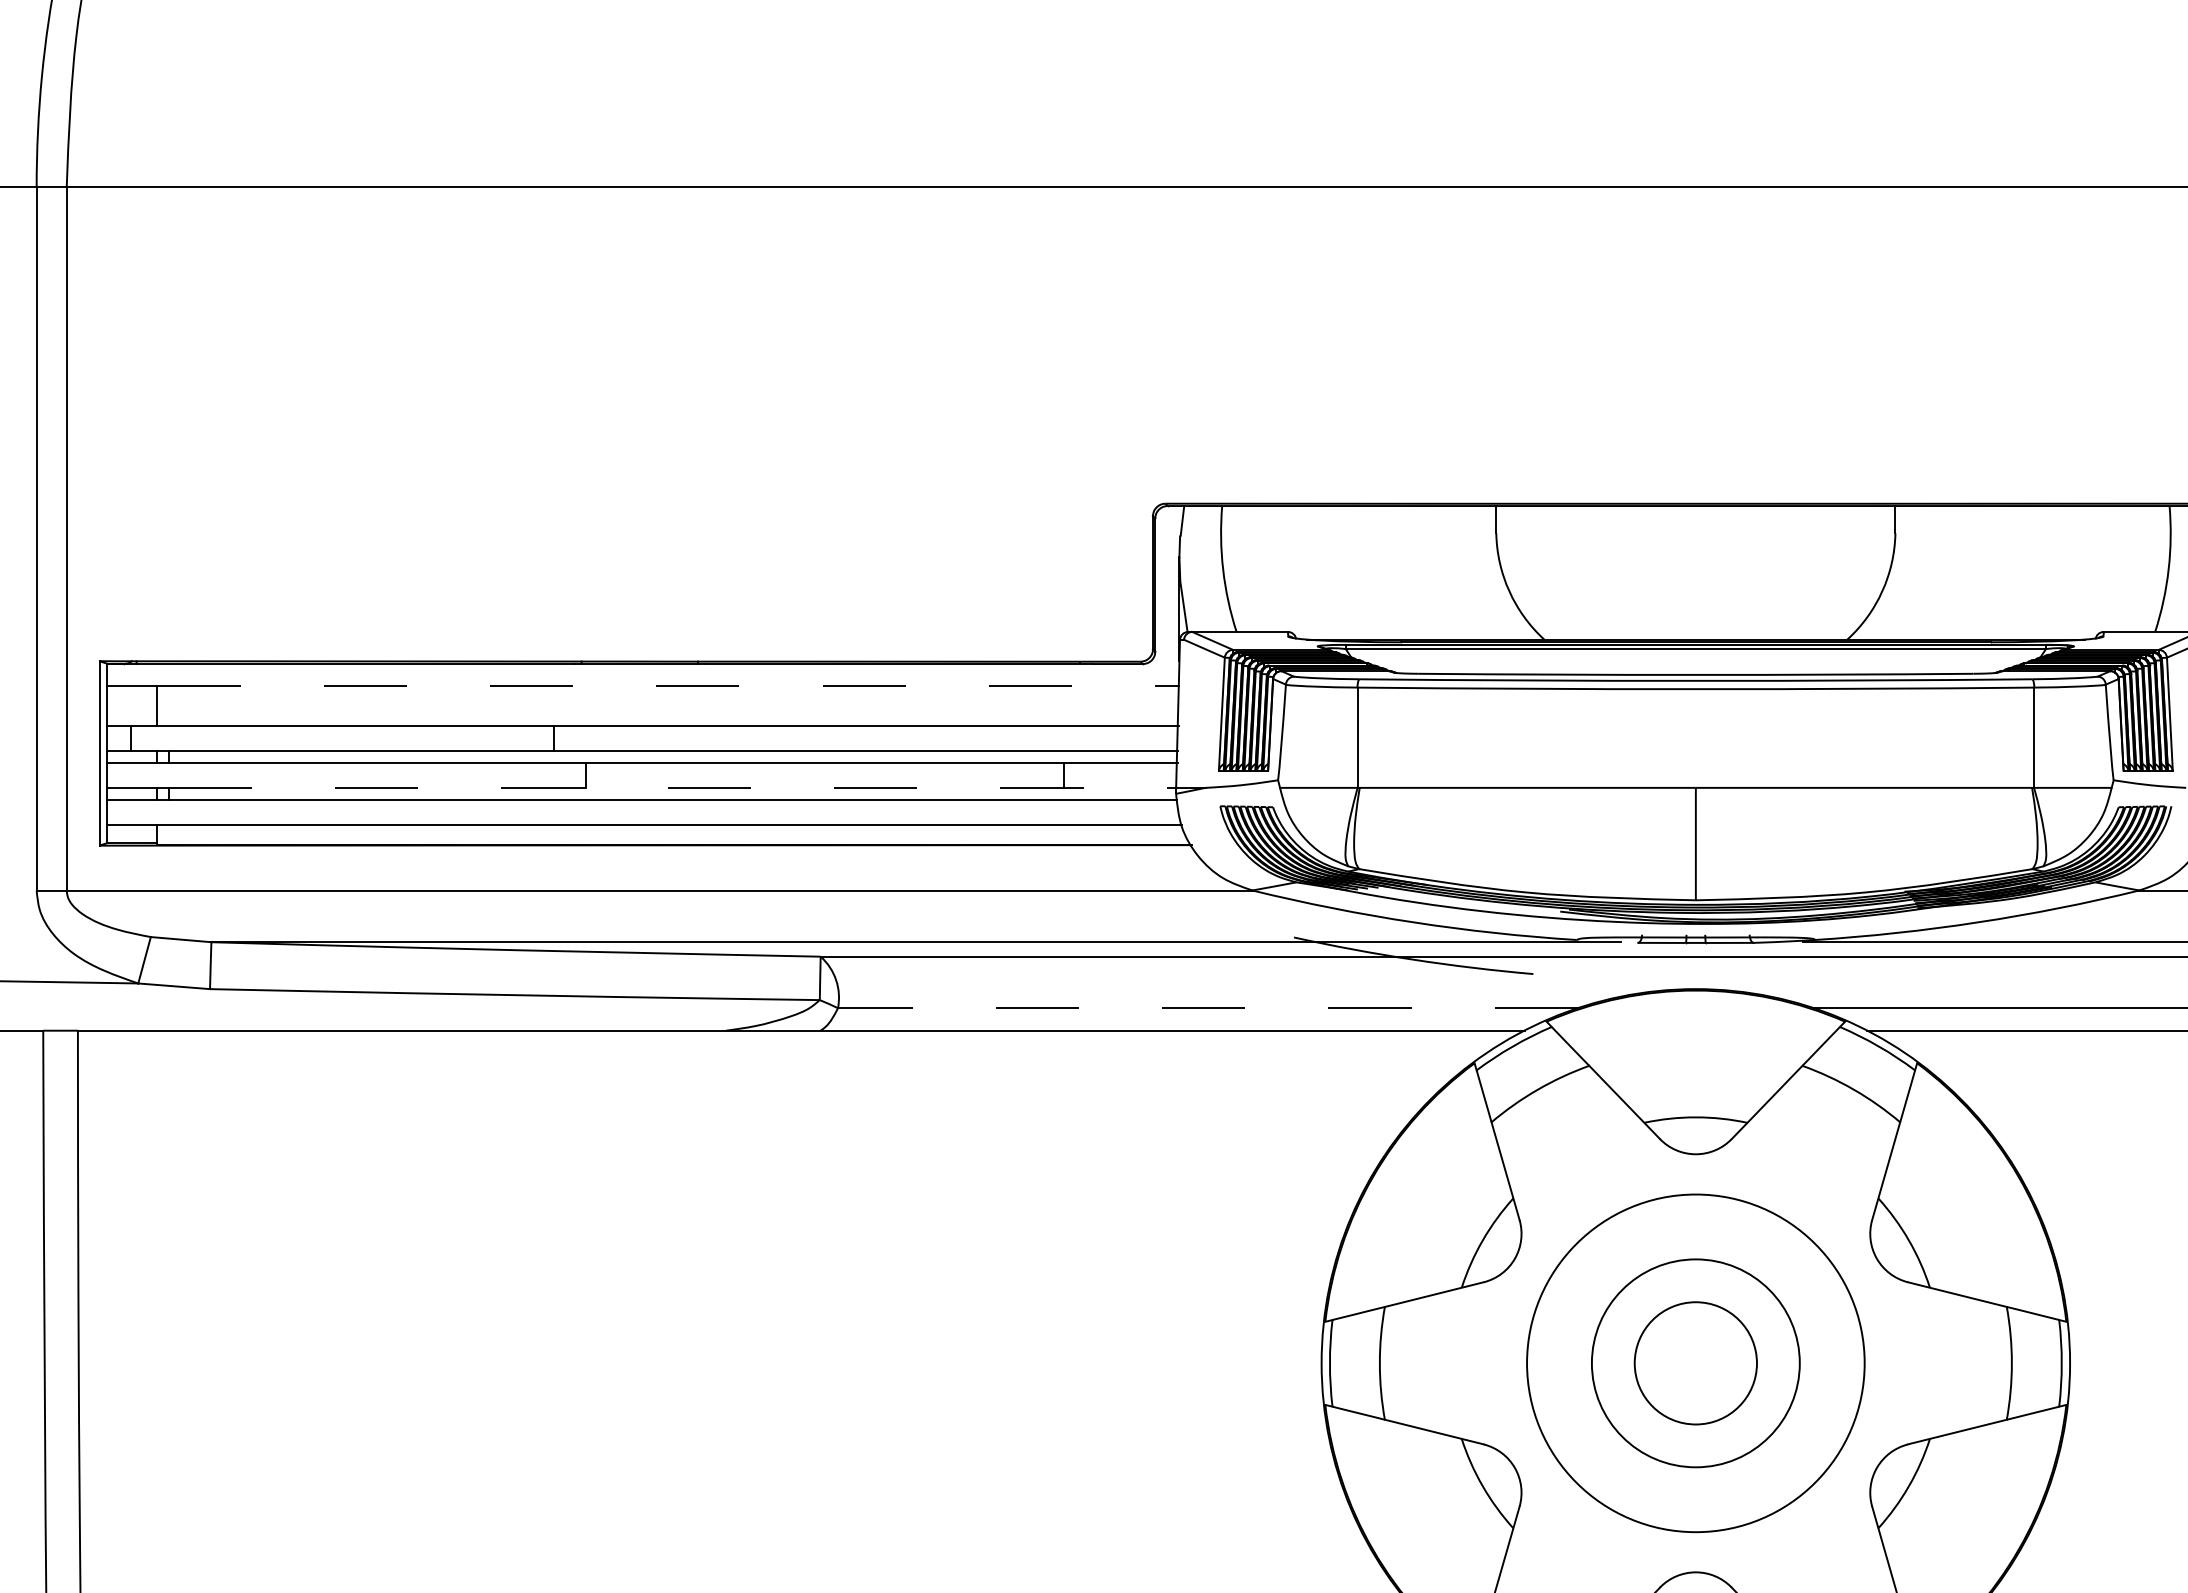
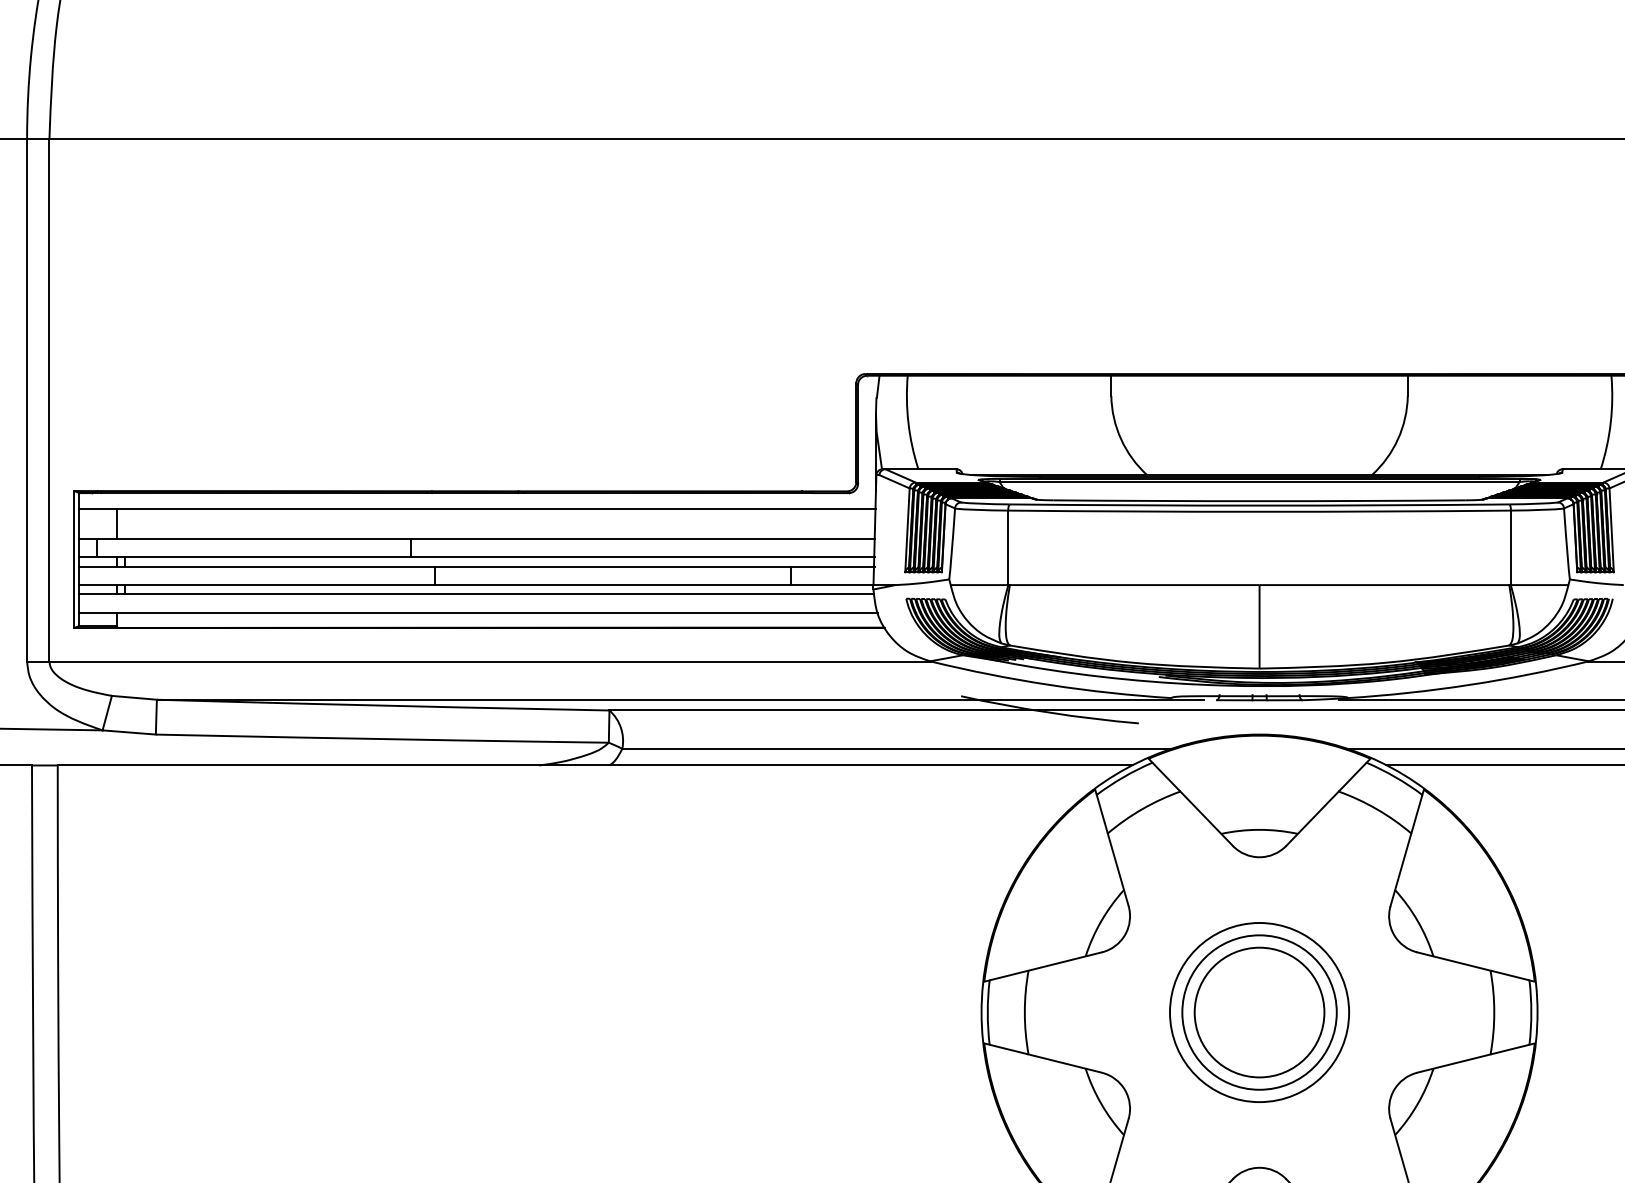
line: (669, 685) -> (497, 509), dashed -> solid
line: (673, 787) -> (500, 584), dashed -> solid
line: (1207, 1008) -> (896, 748), dashed -> solid
circle: (1695, 1362) -> (1259, 1011), size x0.71
circle: (1695, 1363) -> (1259, 1012), size x1.43

